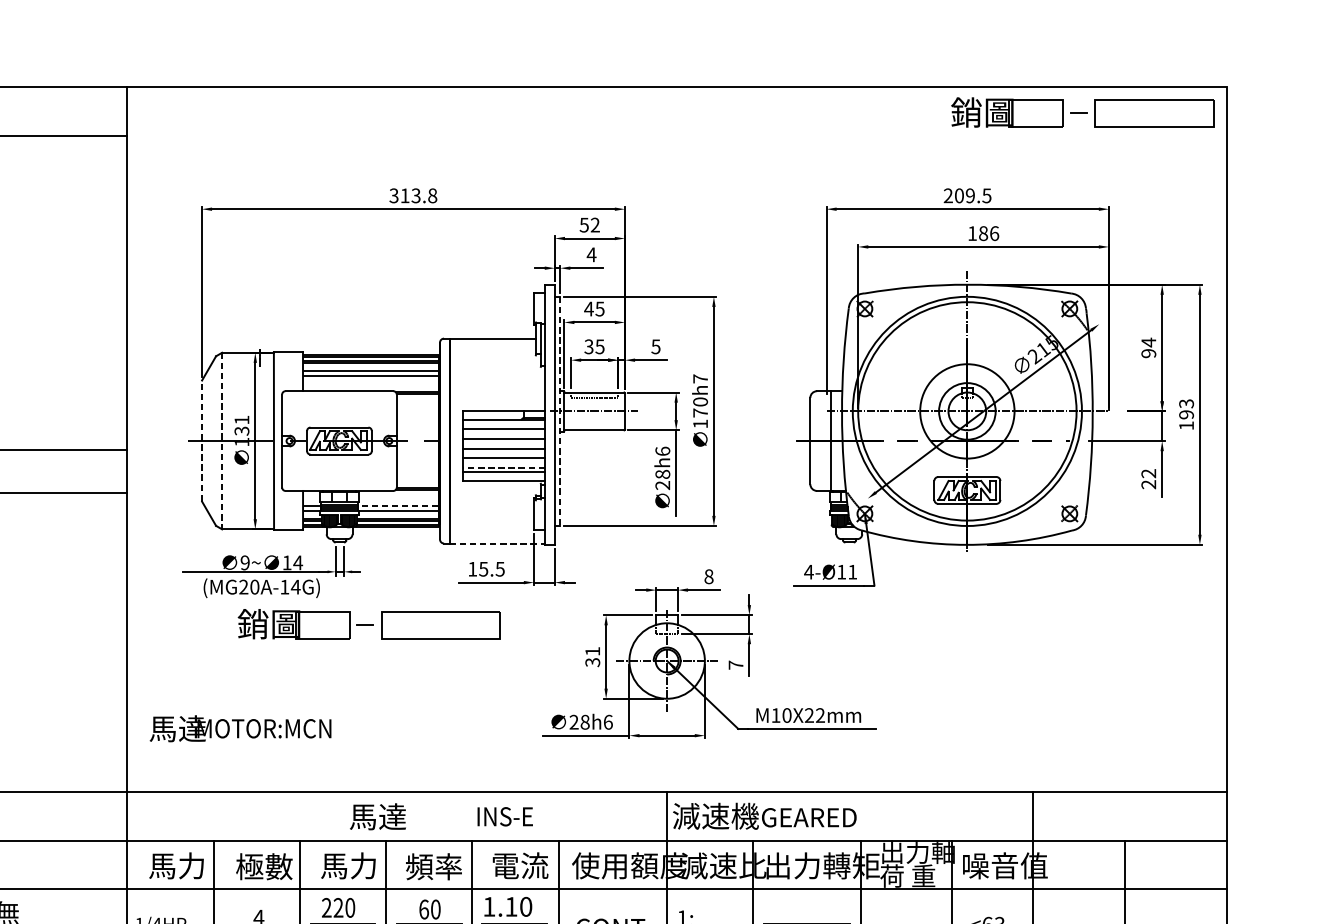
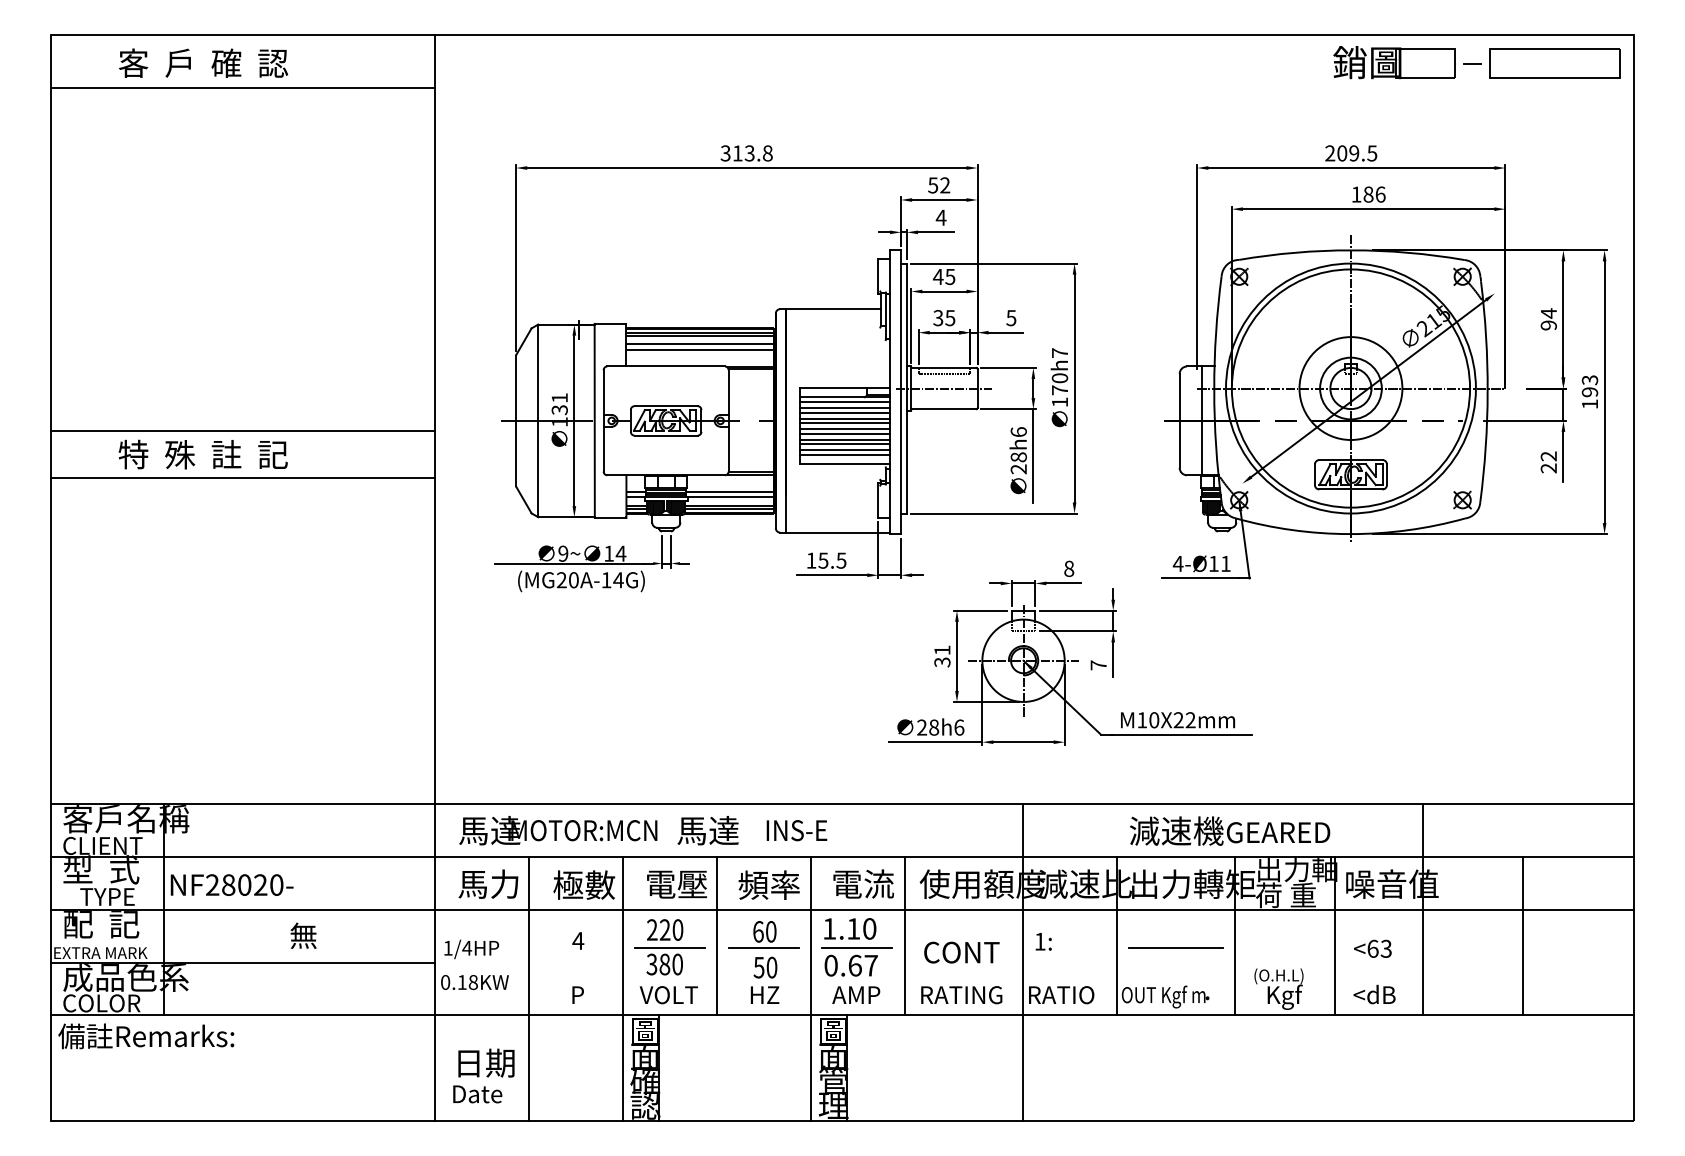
line: (559, 411) -> (906, 388), dashed -> solid
line: (503, 424) -> (845, 402), added
line: (503, 433) -> (845, 412), added
line: (202, 440) -> (516, 420), dashed -> solid
line: (222, 441) -> (538, 421), dashed -> solid
line: (503, 443) -> (845, 423), added
line: (503, 452) -> (845, 433), added
line: (503, 462) -> (845, 444), added
line: (503, 468) -> (845, 450), dashed -> solid
line: (397, 505) -> (729, 491), dashed -> solid
line: (497, 543) -> (838, 532), dashed -> solid
part: (369, 624) -> (698, 620), removed
text: (240, 728) -> (558, 830), moved
text: (765, 815) -> (1230, 830), moved
text: (504, 816) -> (796, 830), moved
text: (348, 865) -> (676, 883), 馬力 -> 電壓

